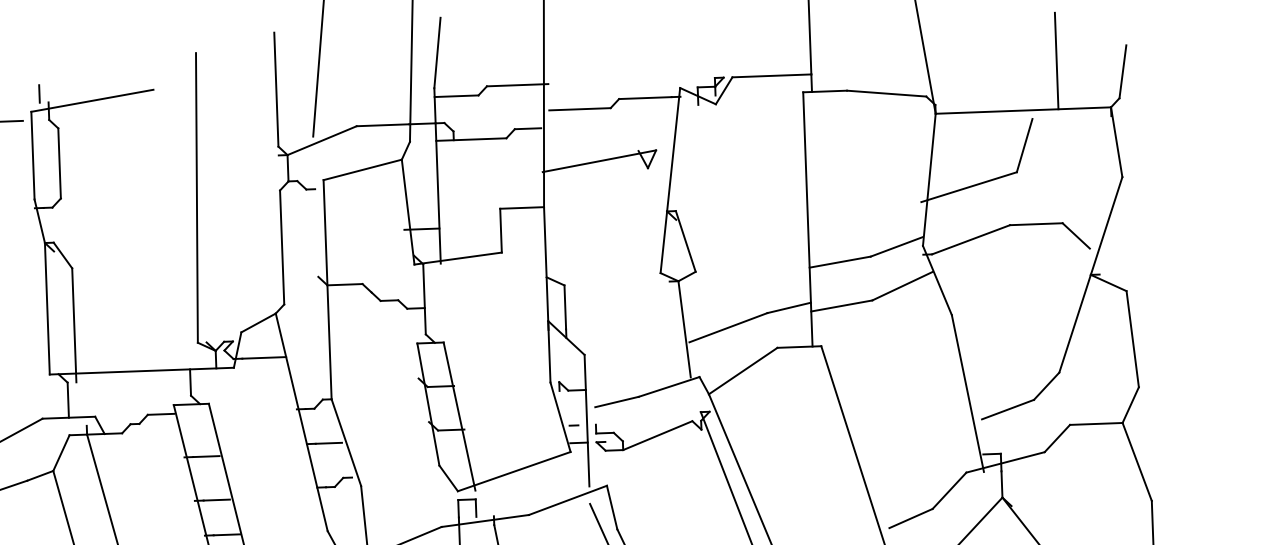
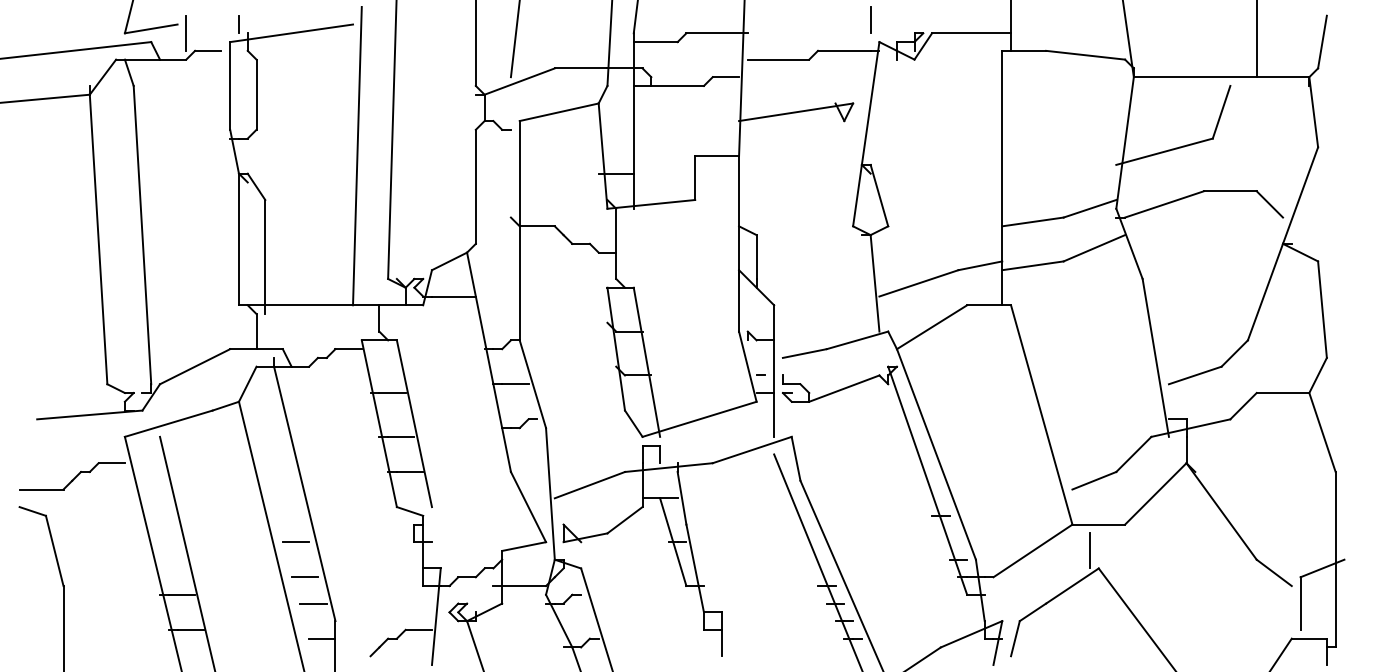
line: (670, 65) -> (870, 19), added
line: (162, 220) -> (357, 155), added

